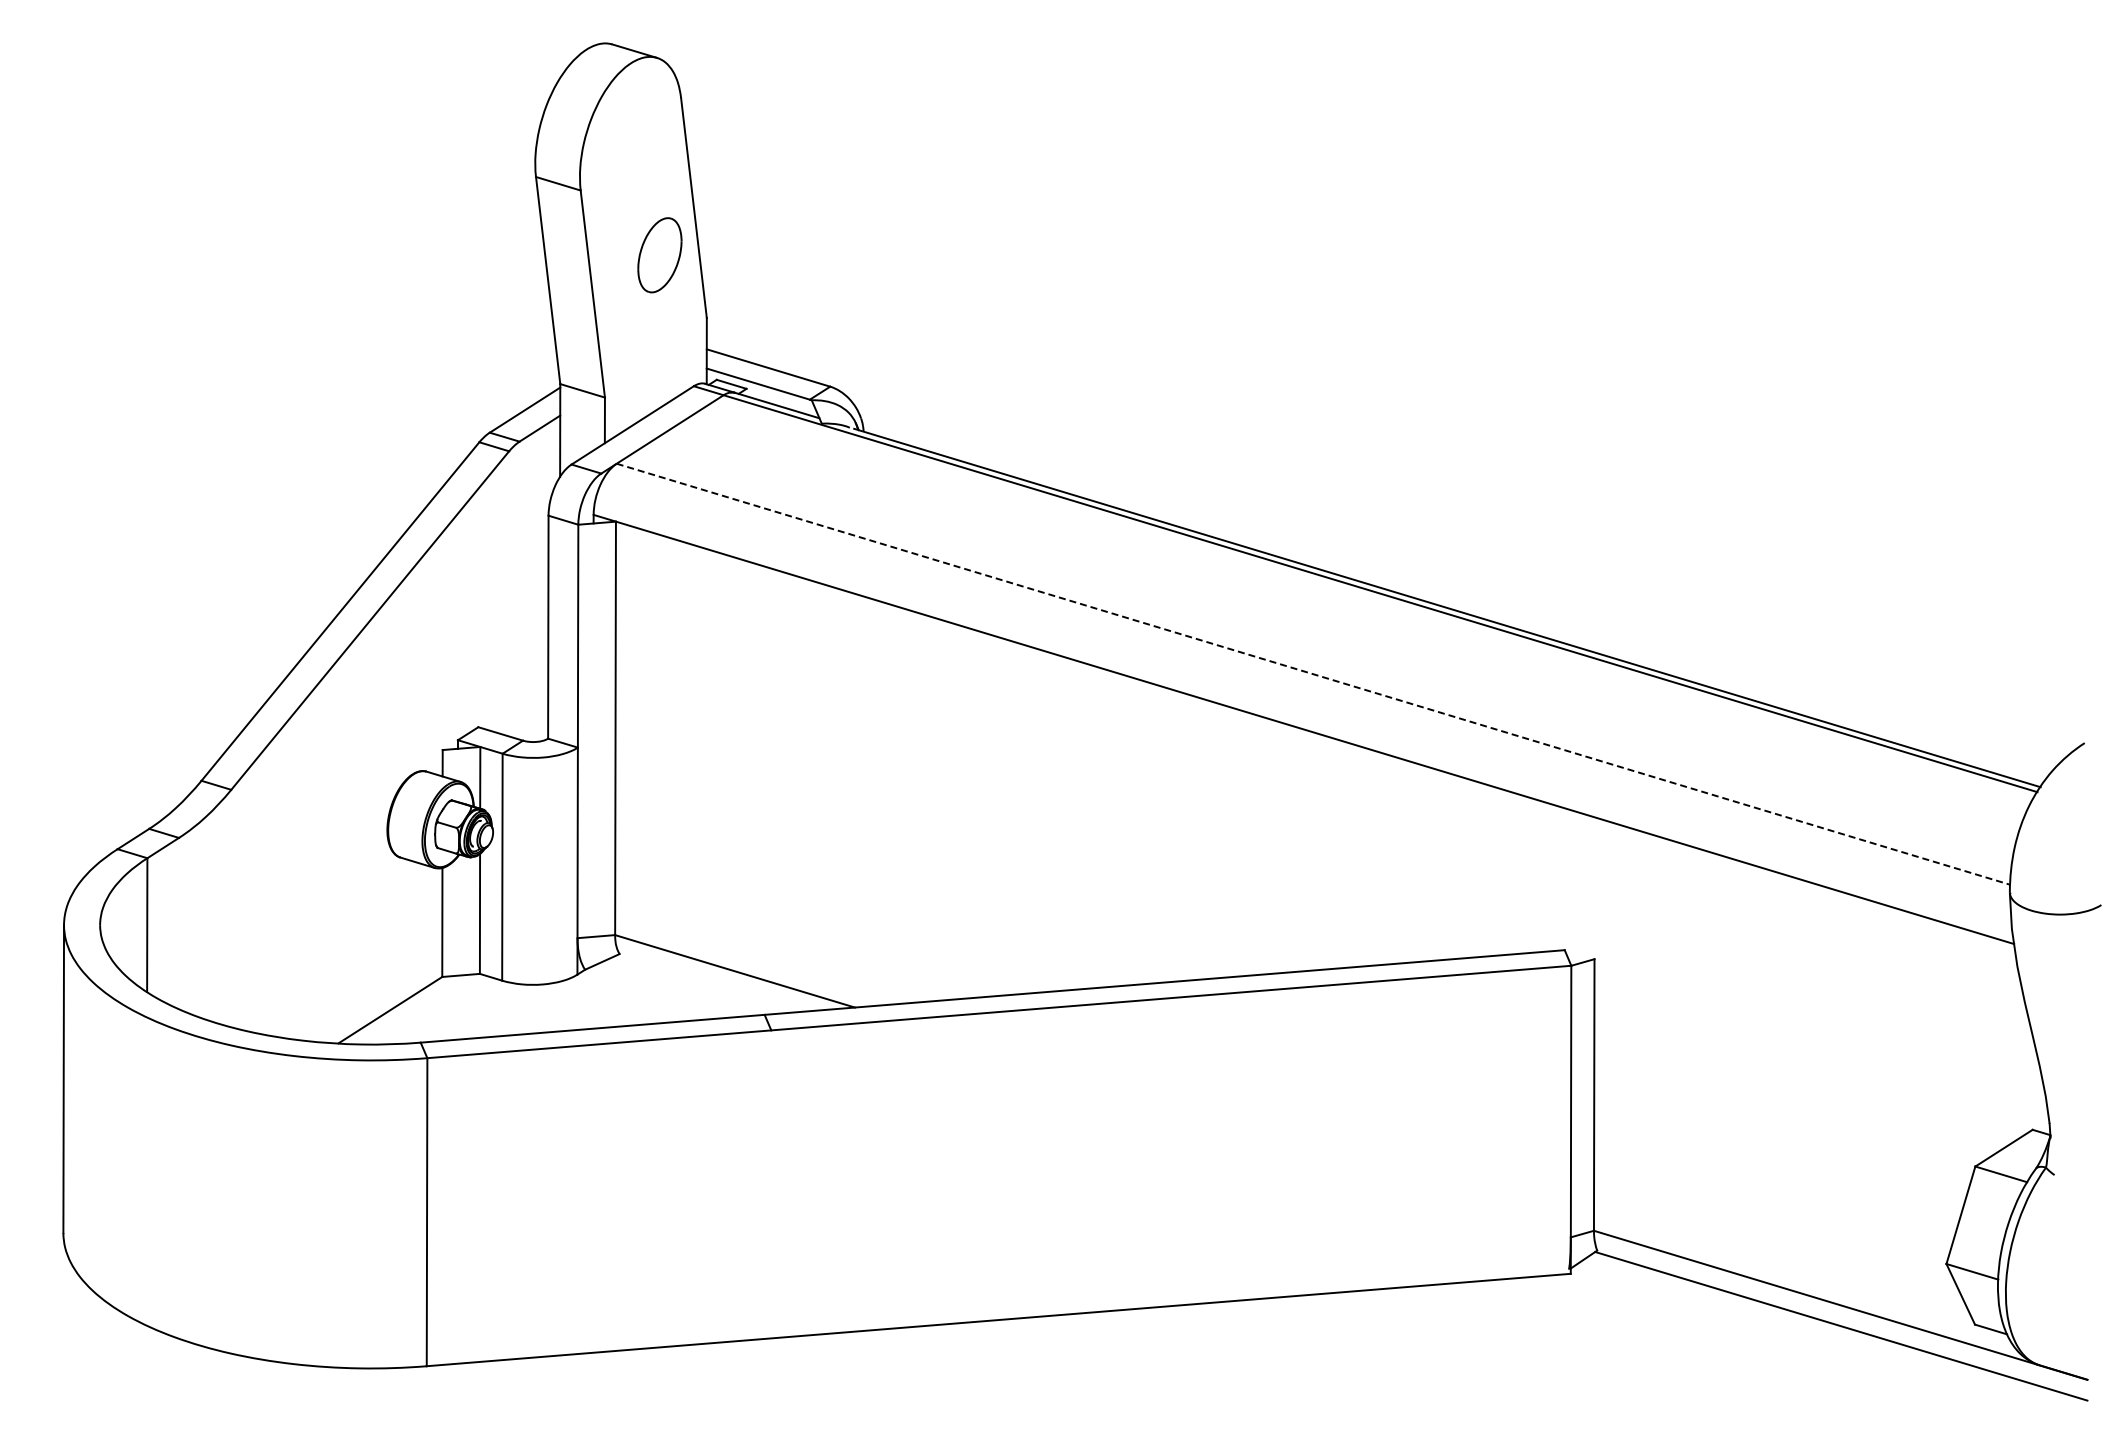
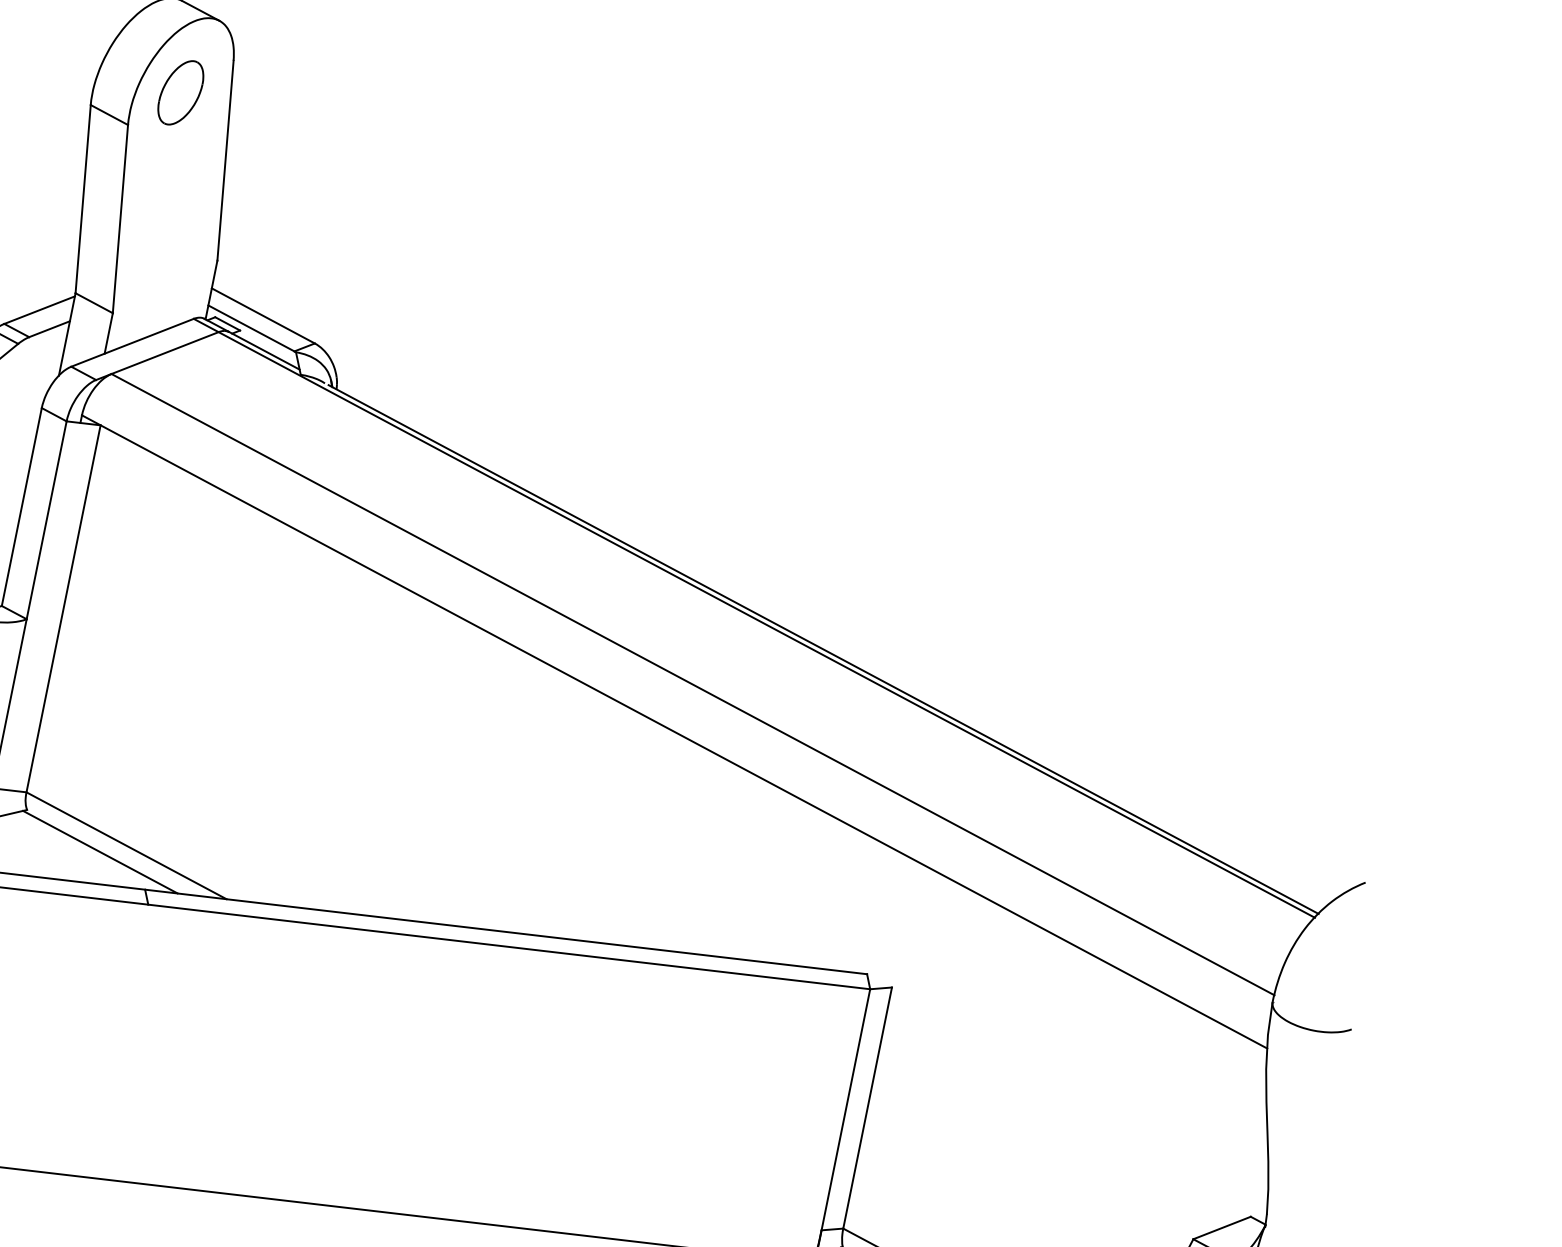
part: (659, 255) -> (180, 92), moved
line: (1314, 674) -> (693, 685), dashed -> solid
line: (707, 983) -> (99, 851), added

